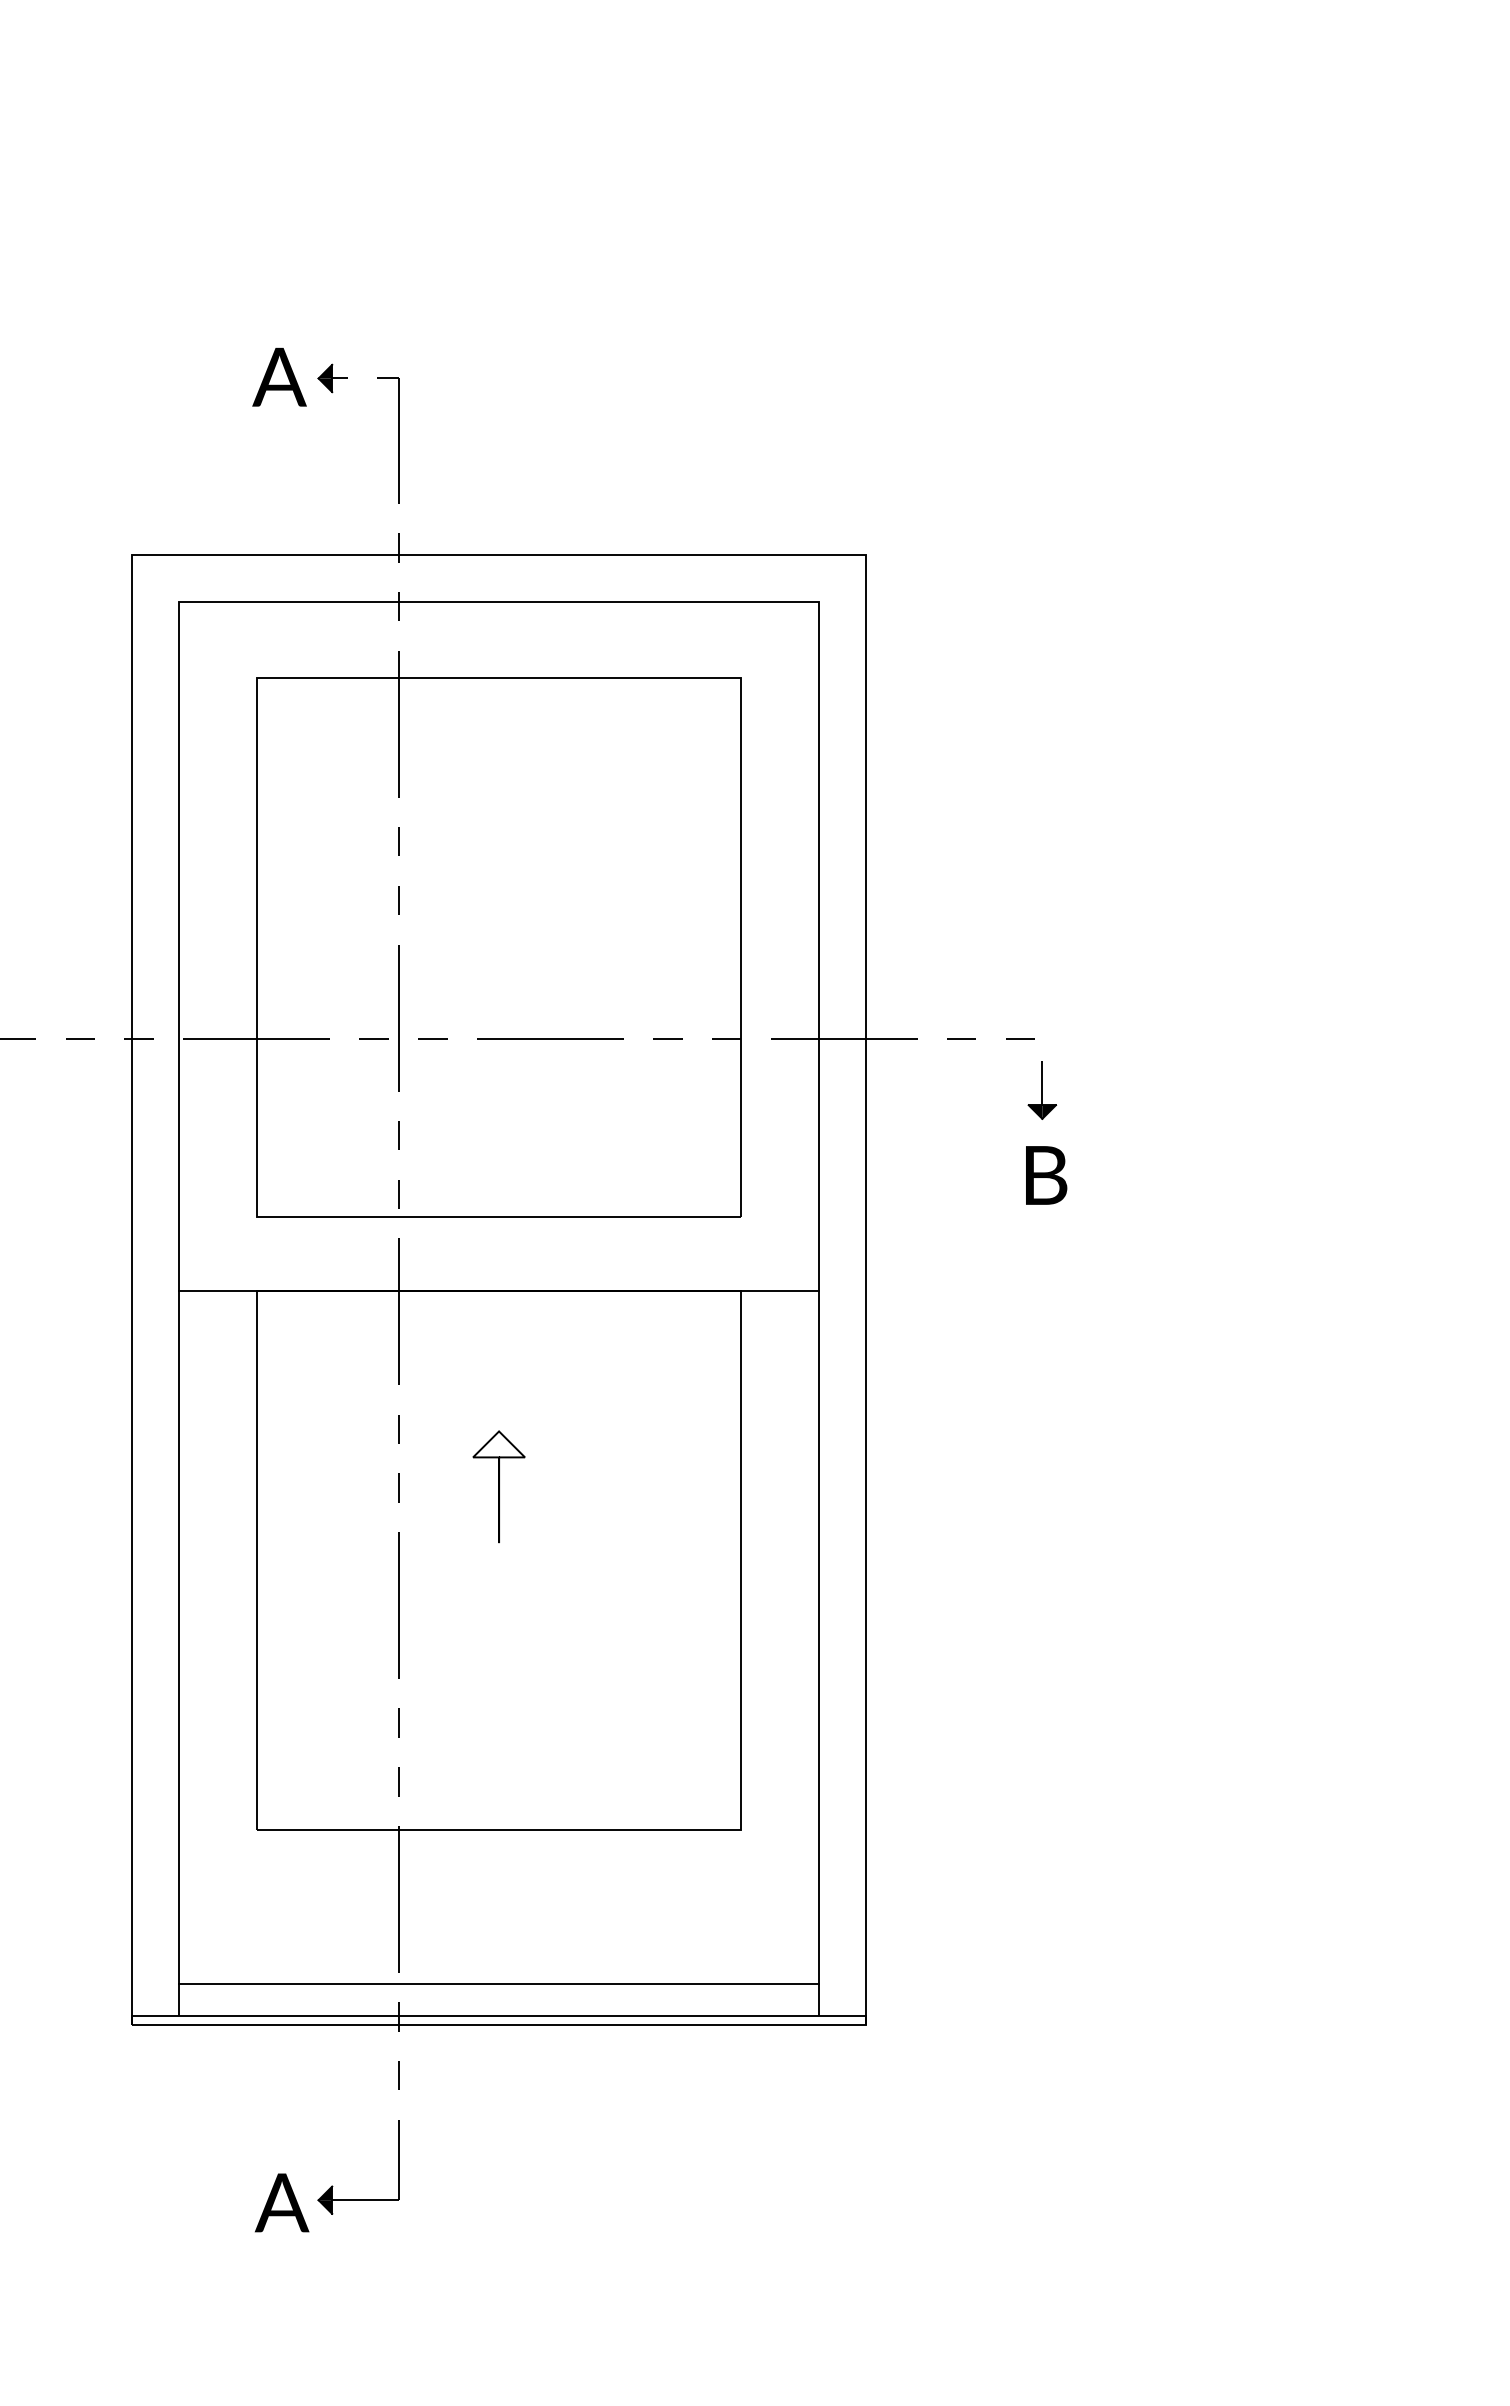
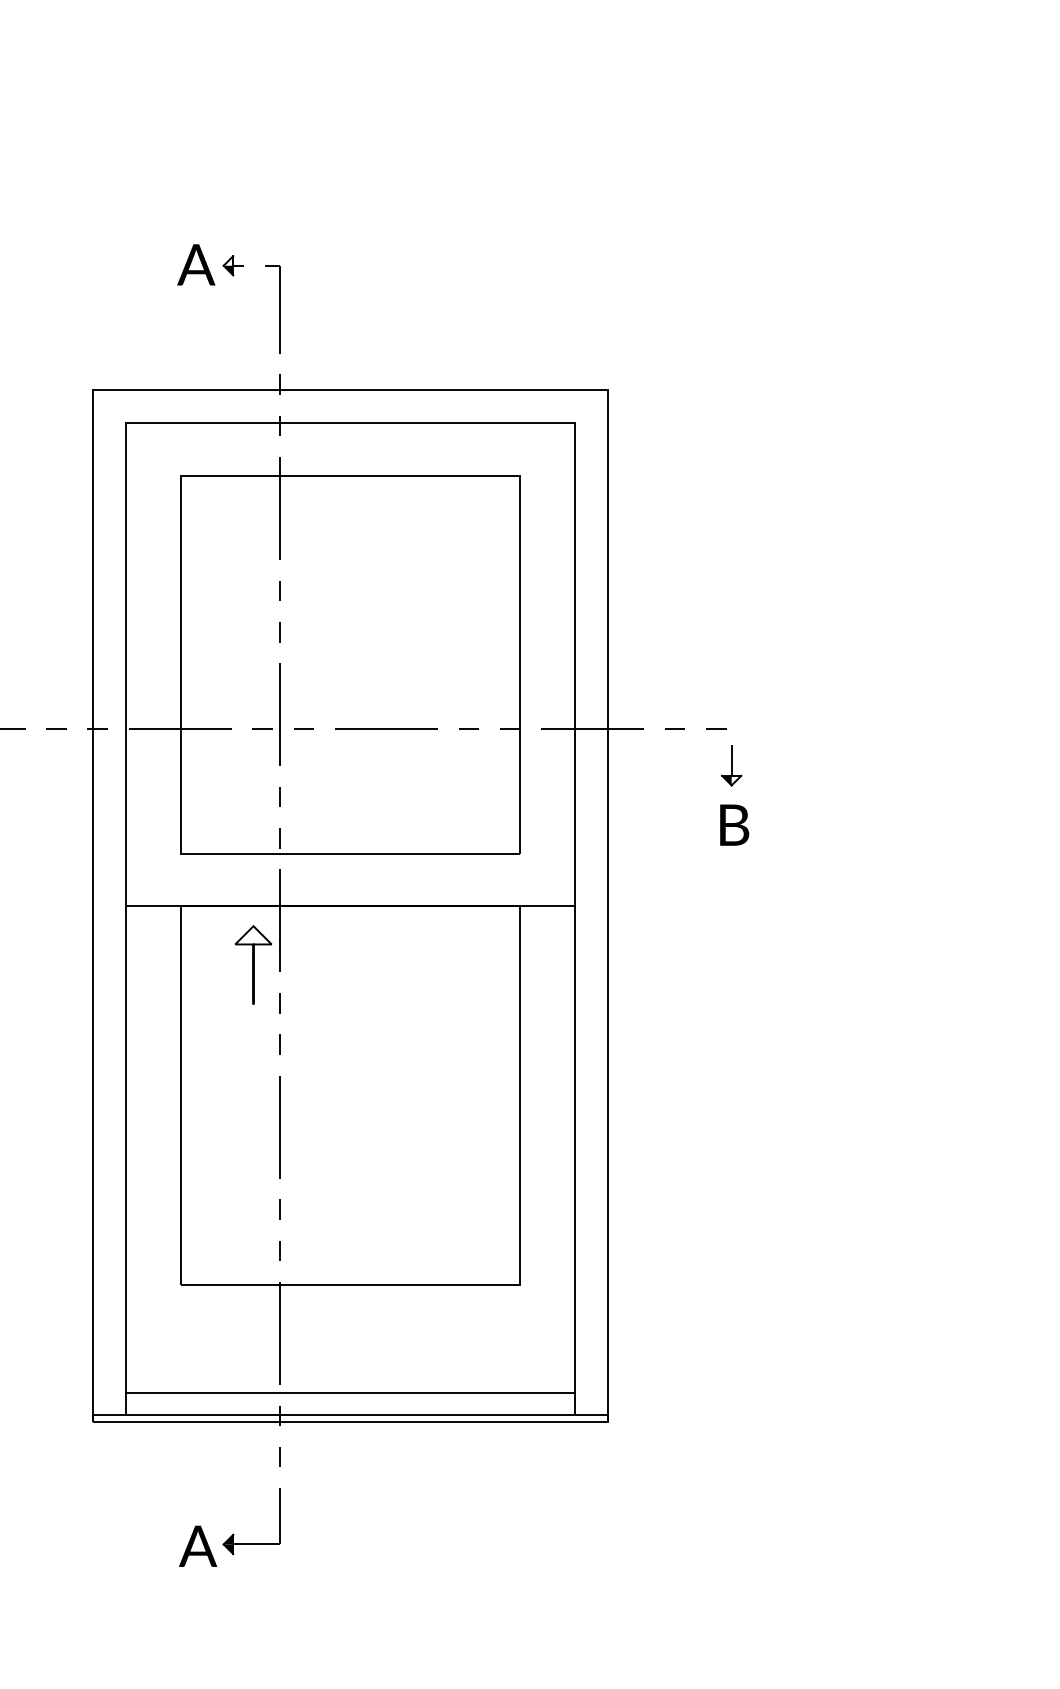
fill: (325, 371) -> (228, 260), removed
fill: (1048, 1111) -> (736, 780), removed
part: (498, 1486) -> (253, 964), moved

